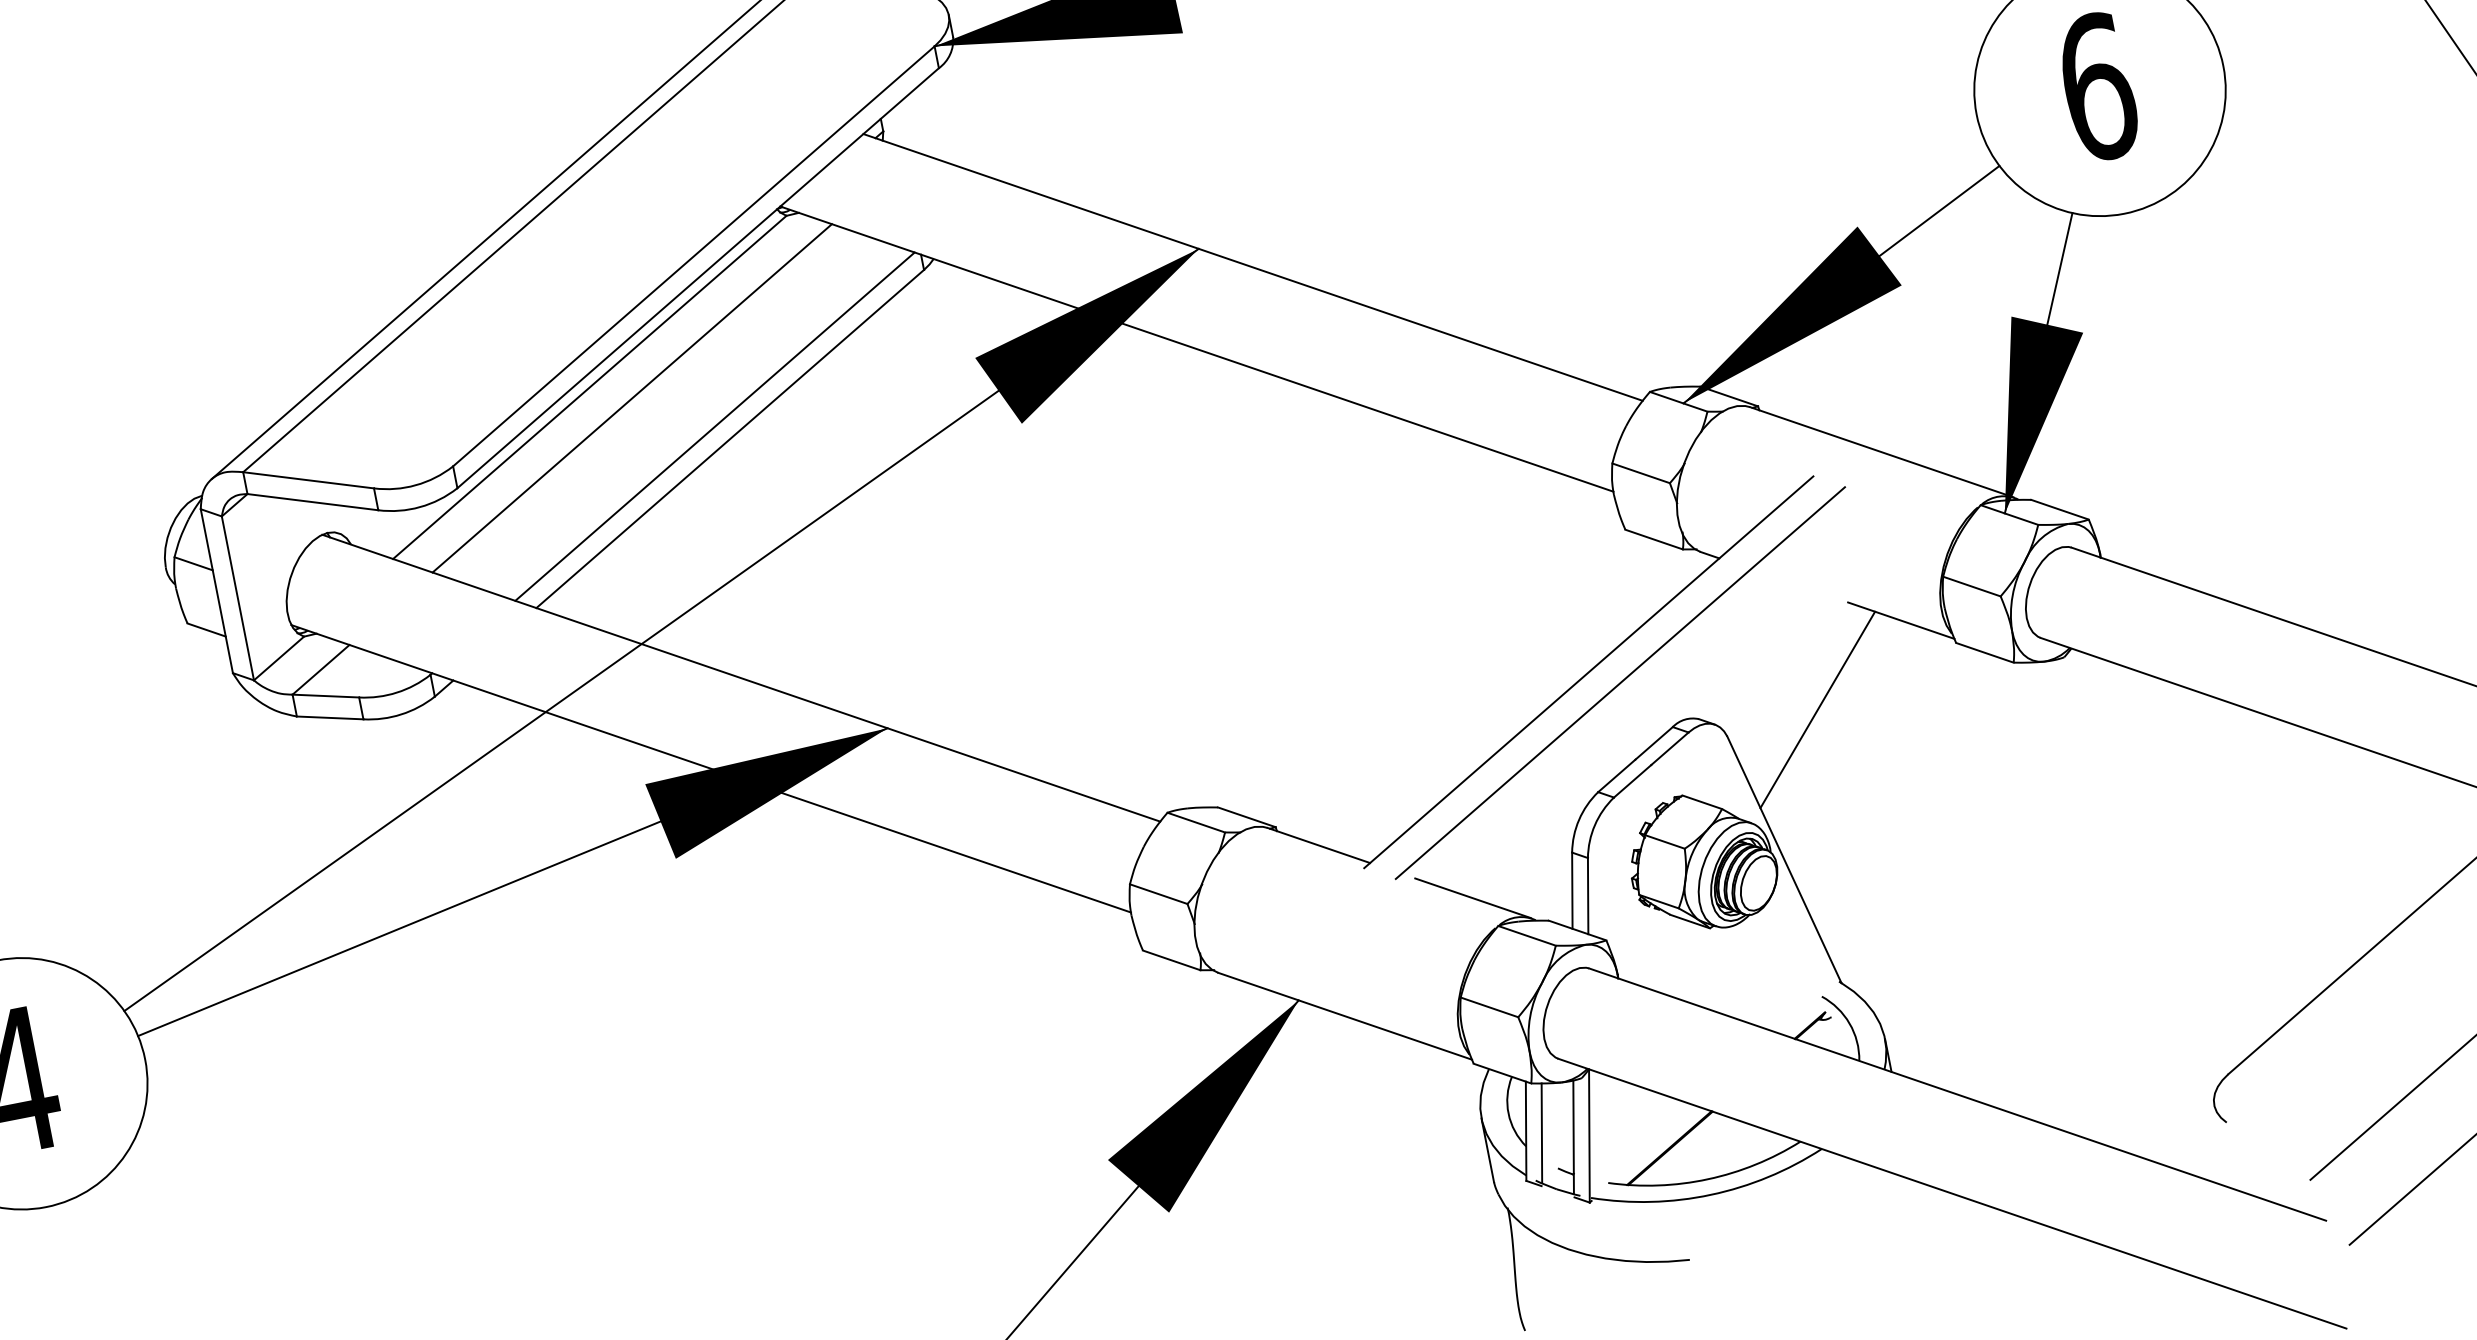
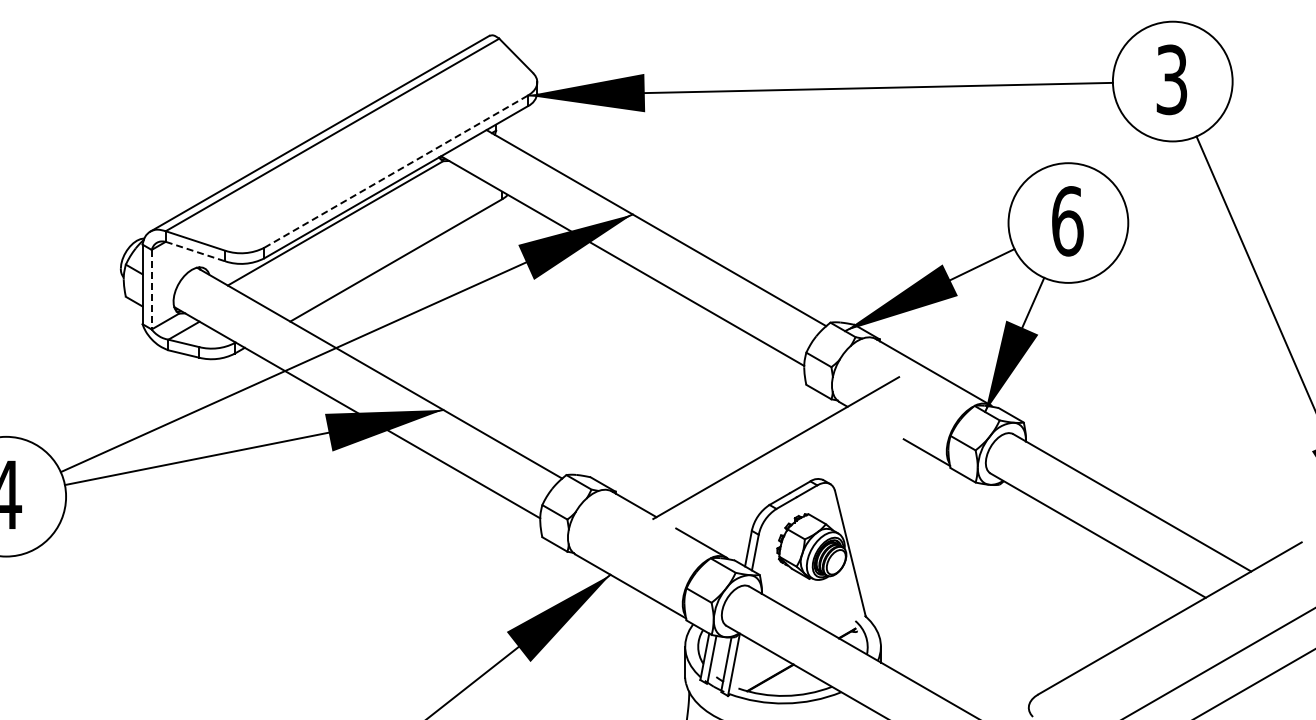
line: (694, 255) -> (396, 171), solid -> dashed
line: (632, 398) -> (354, 232), removed
line: (715, 427) -> (390, 253), removed
line: (314, 501) -> (196, 251), solid -> dashed
line: (237, 598) -> (151, 289), solid -> dashed
line: (1619, 682) -> (789, 455), removed
line: (1817, 709) -> (879, 486), removed

